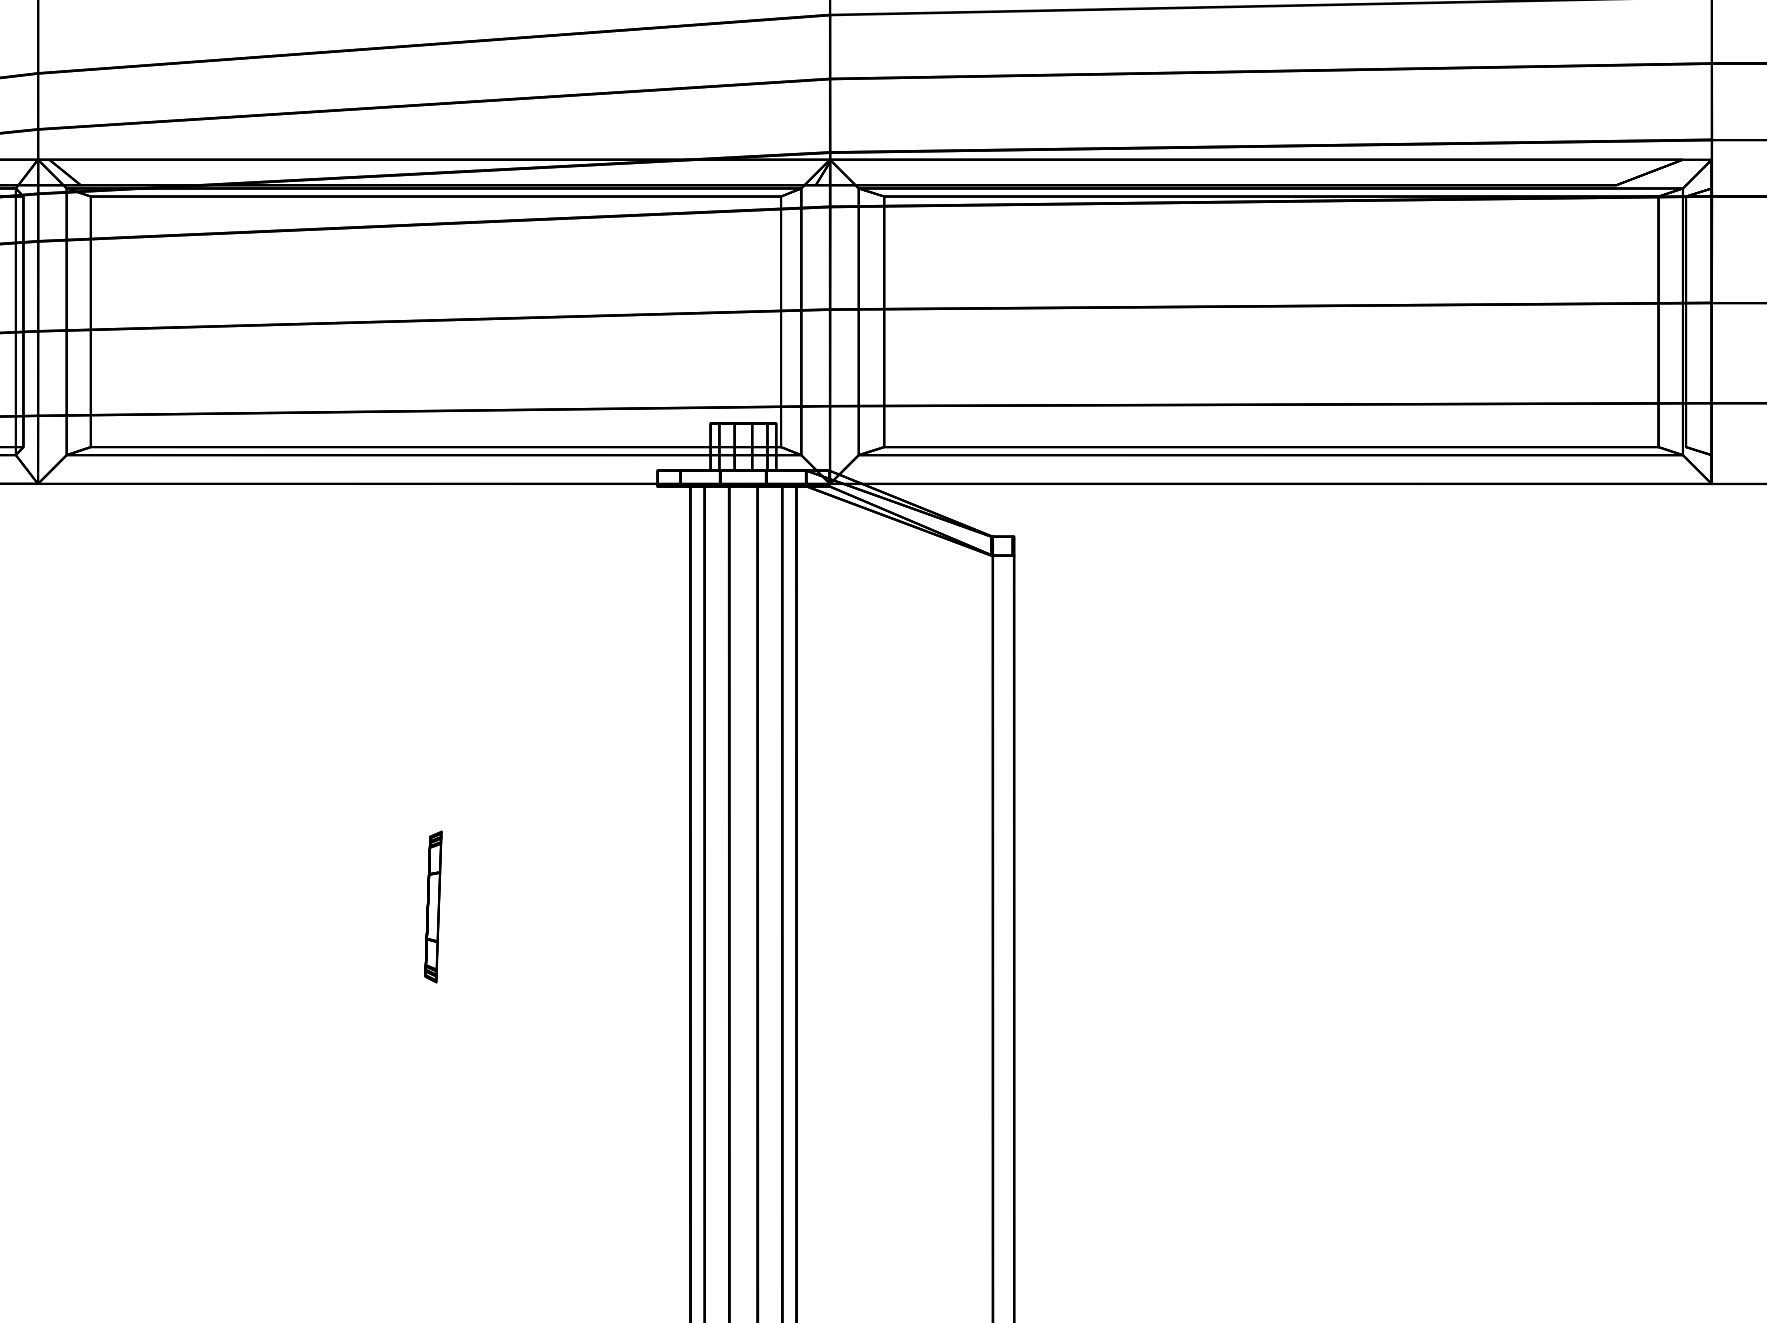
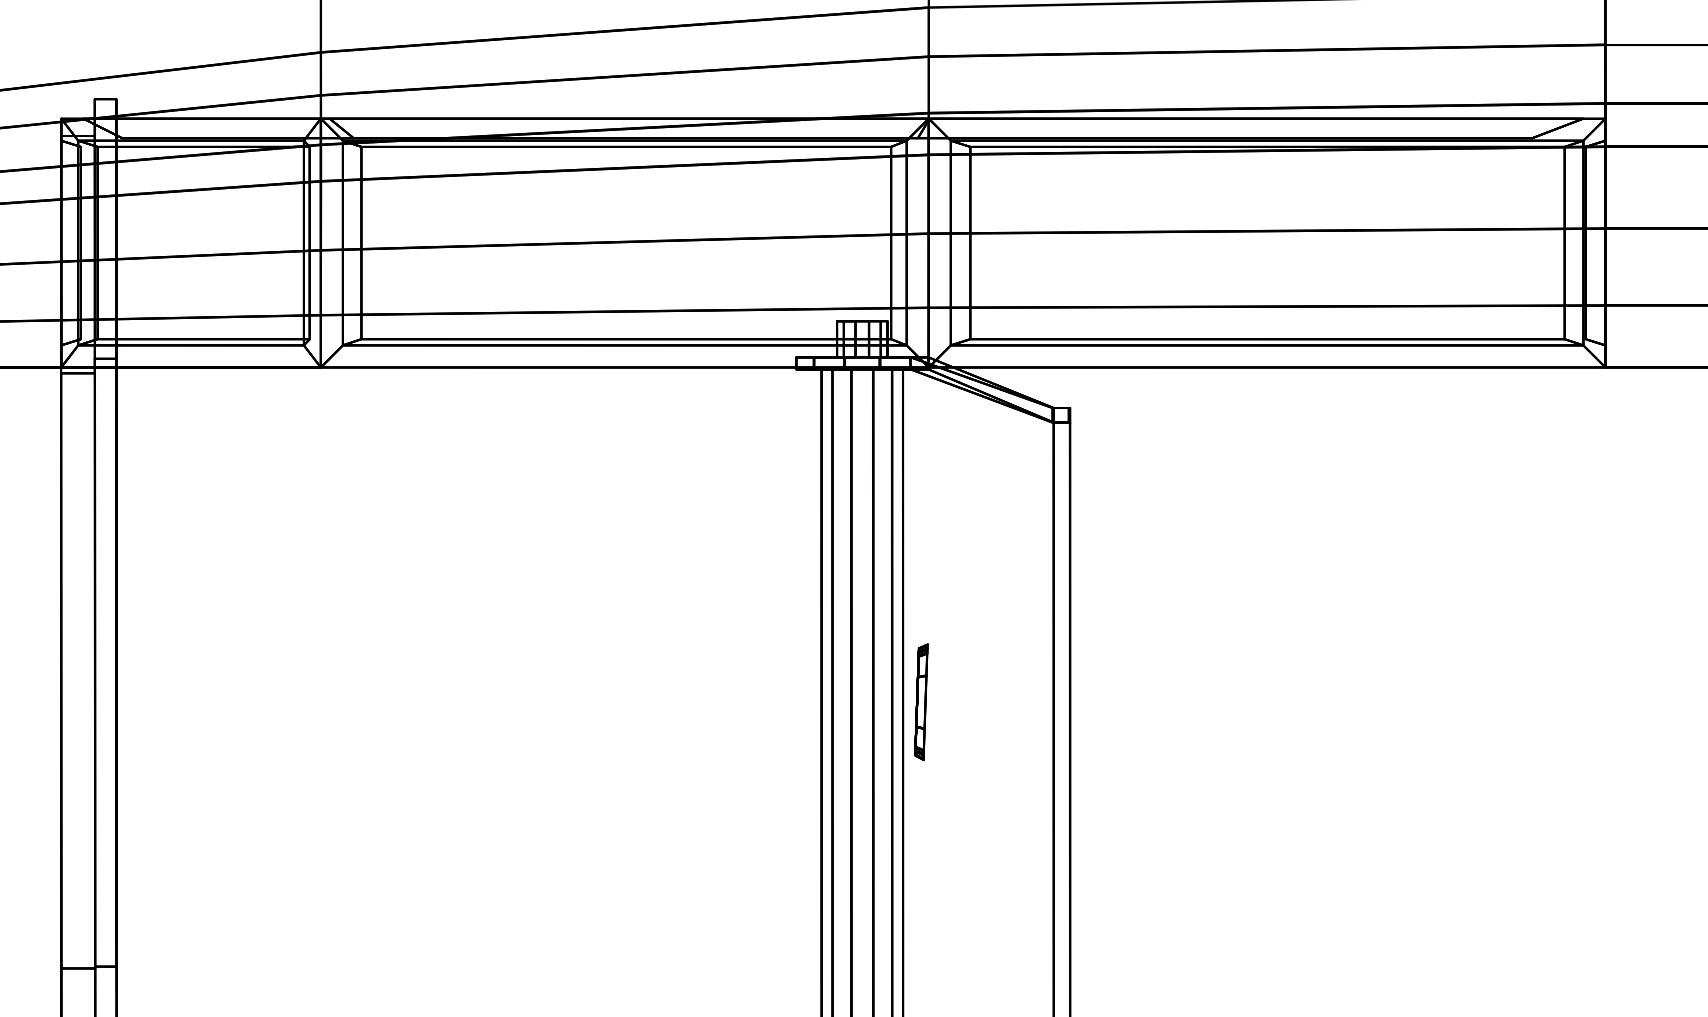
part: (433, 907) -> (921, 702), moved

